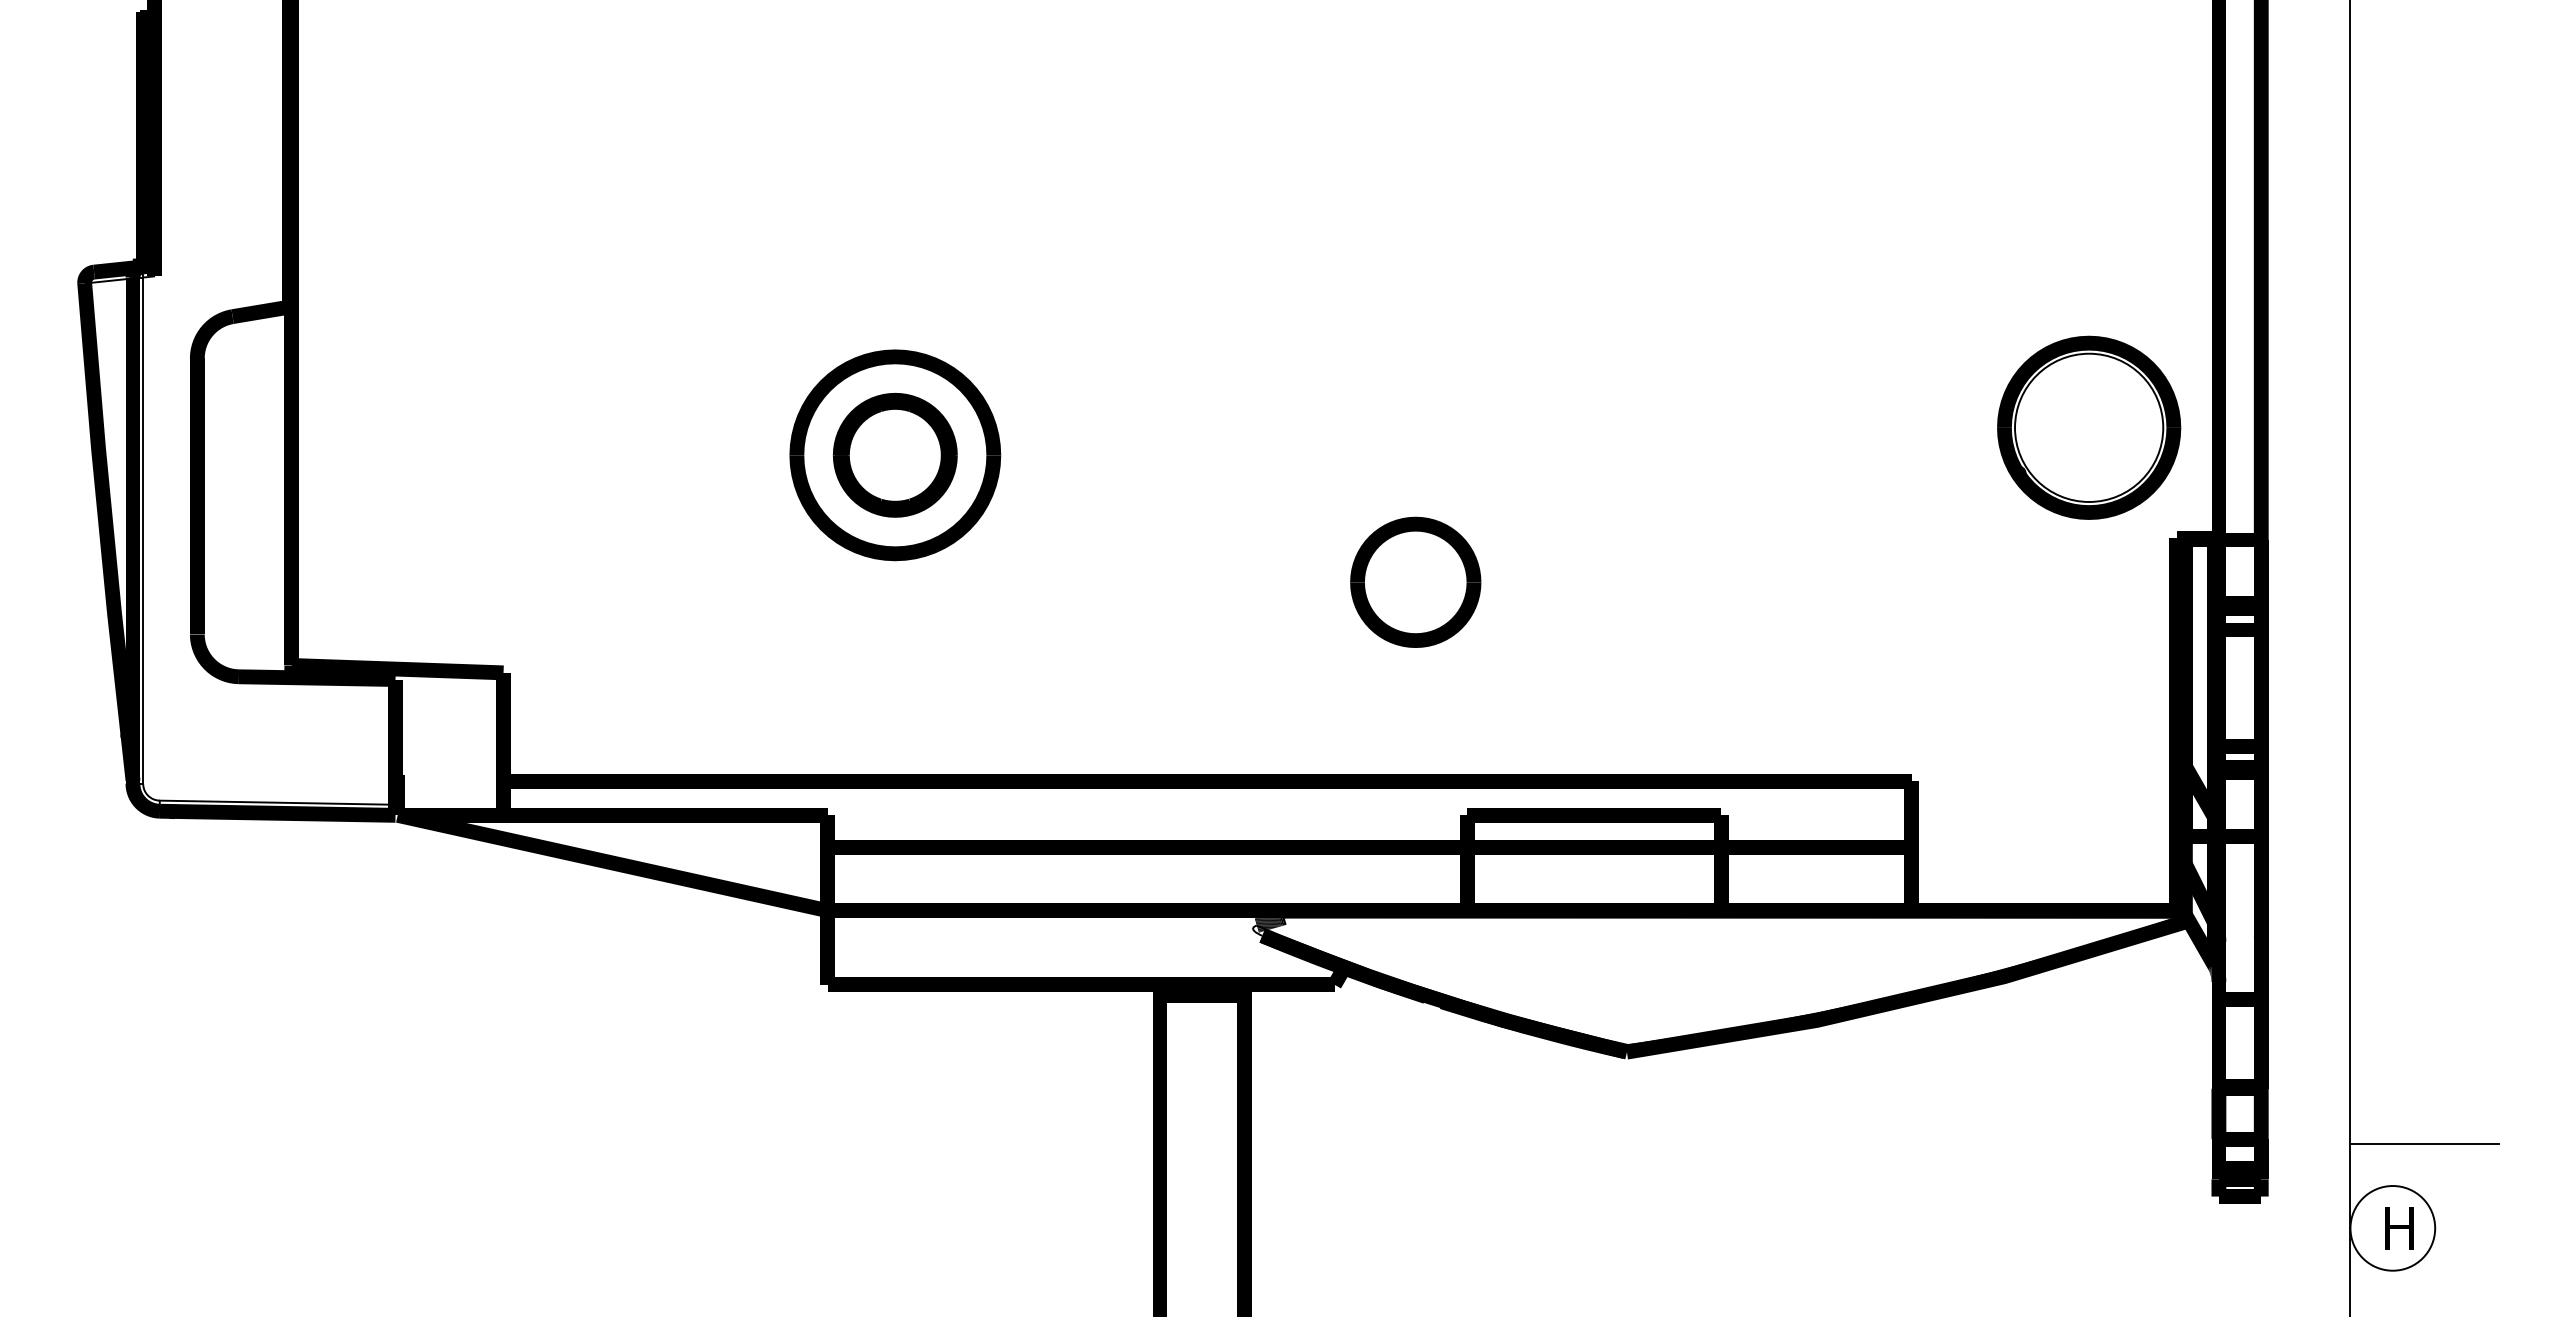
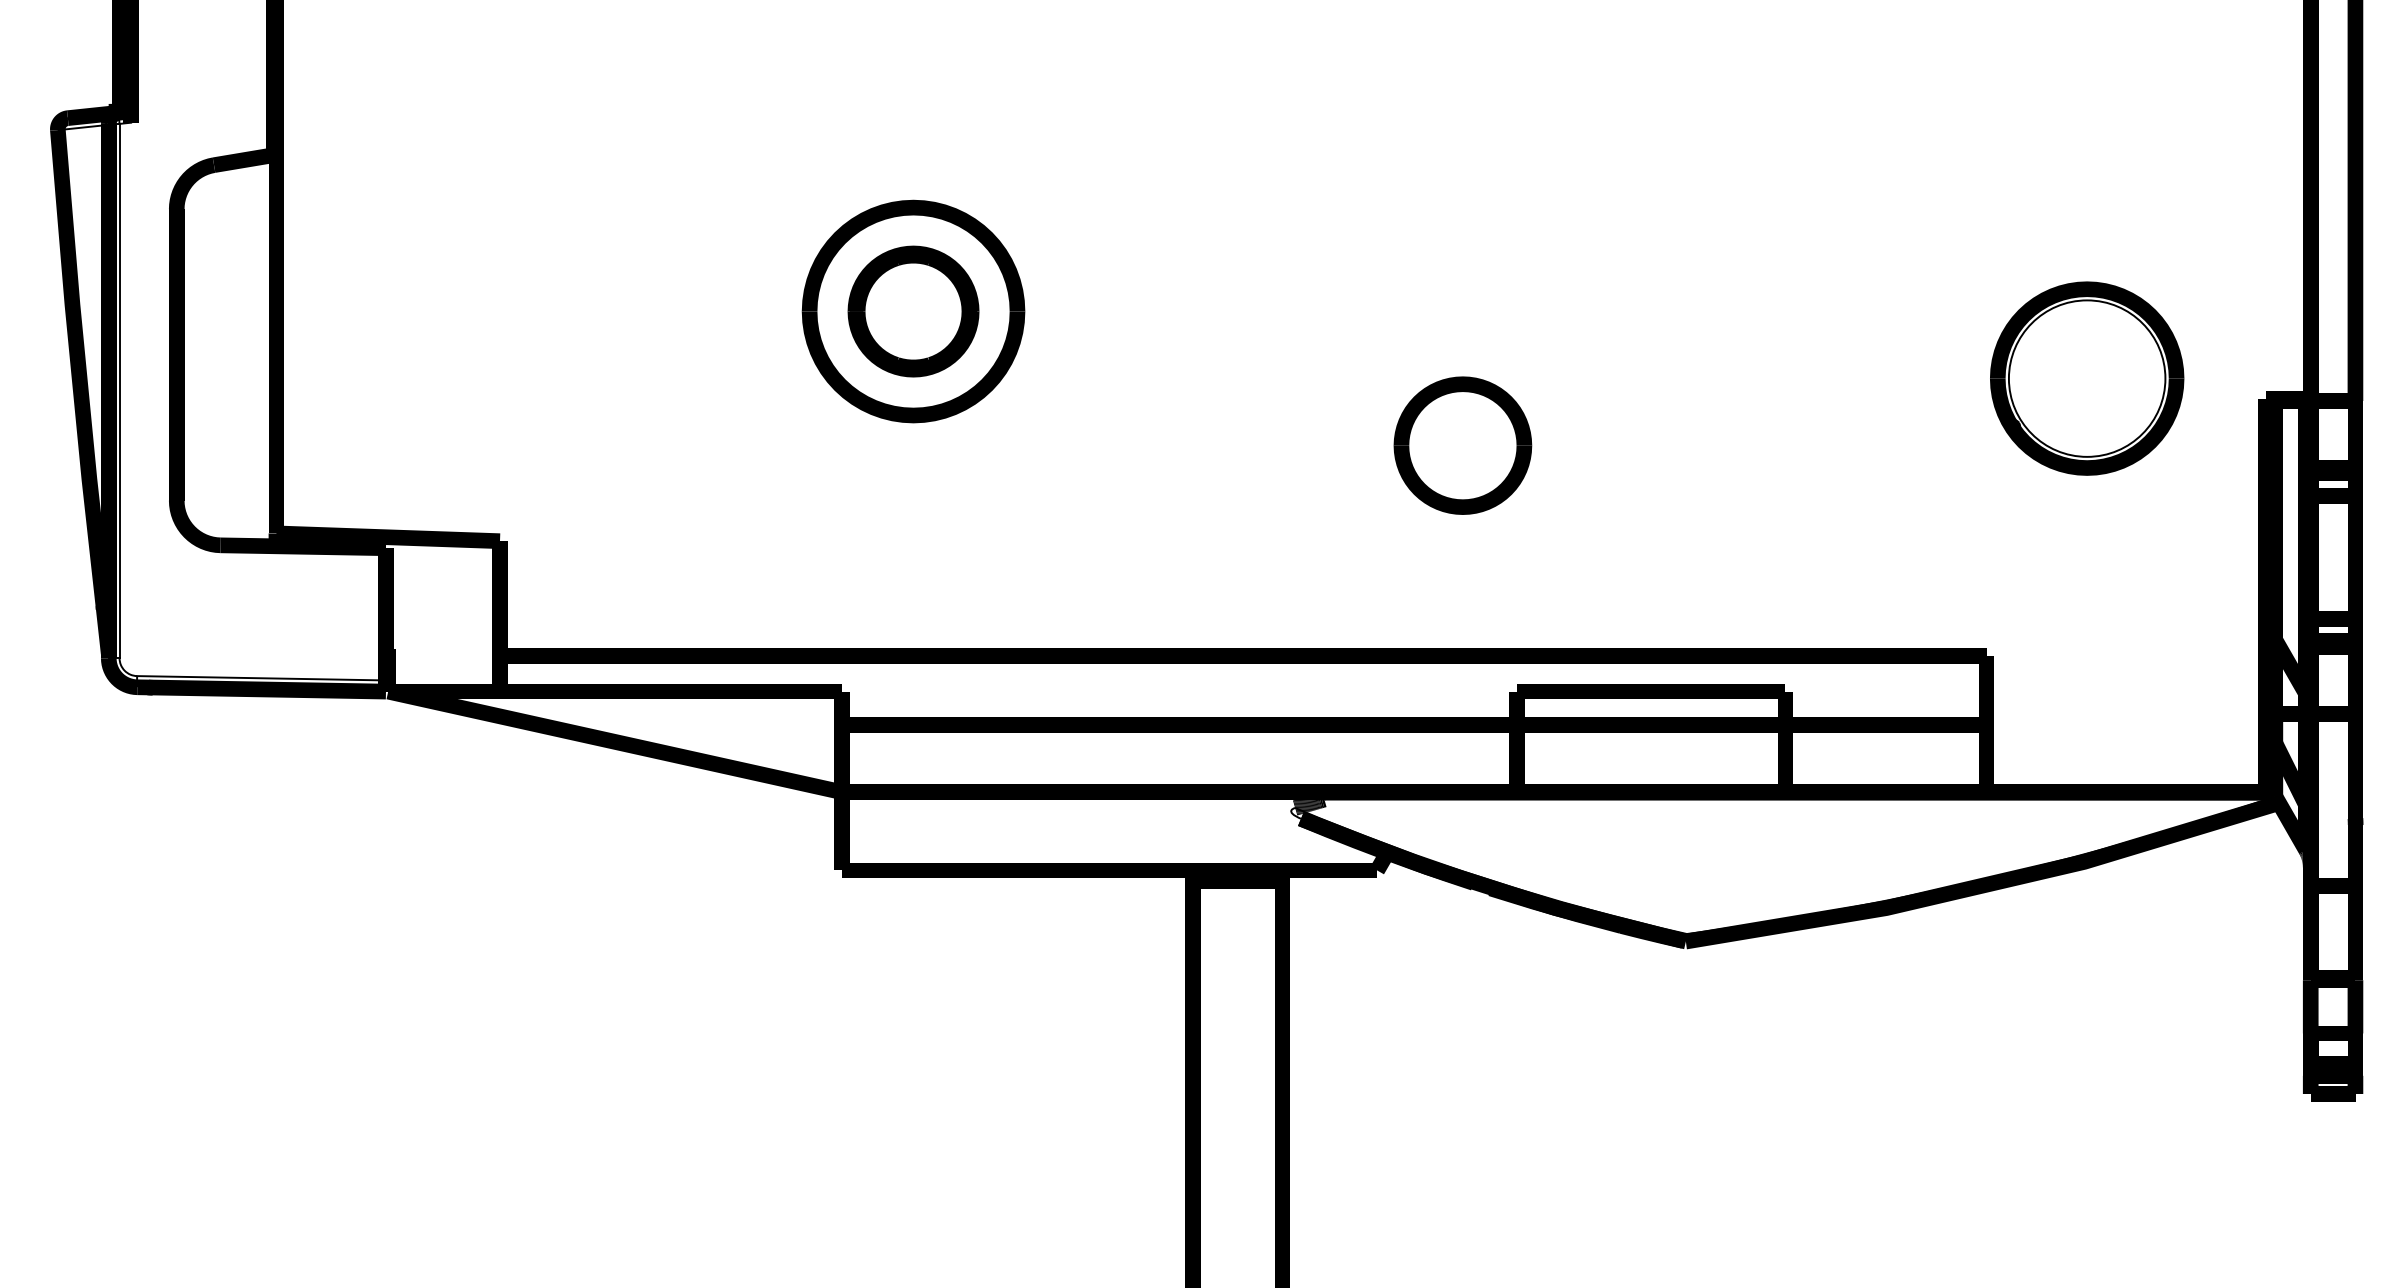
part: (2089, 427) -> (2087, 378), moved

